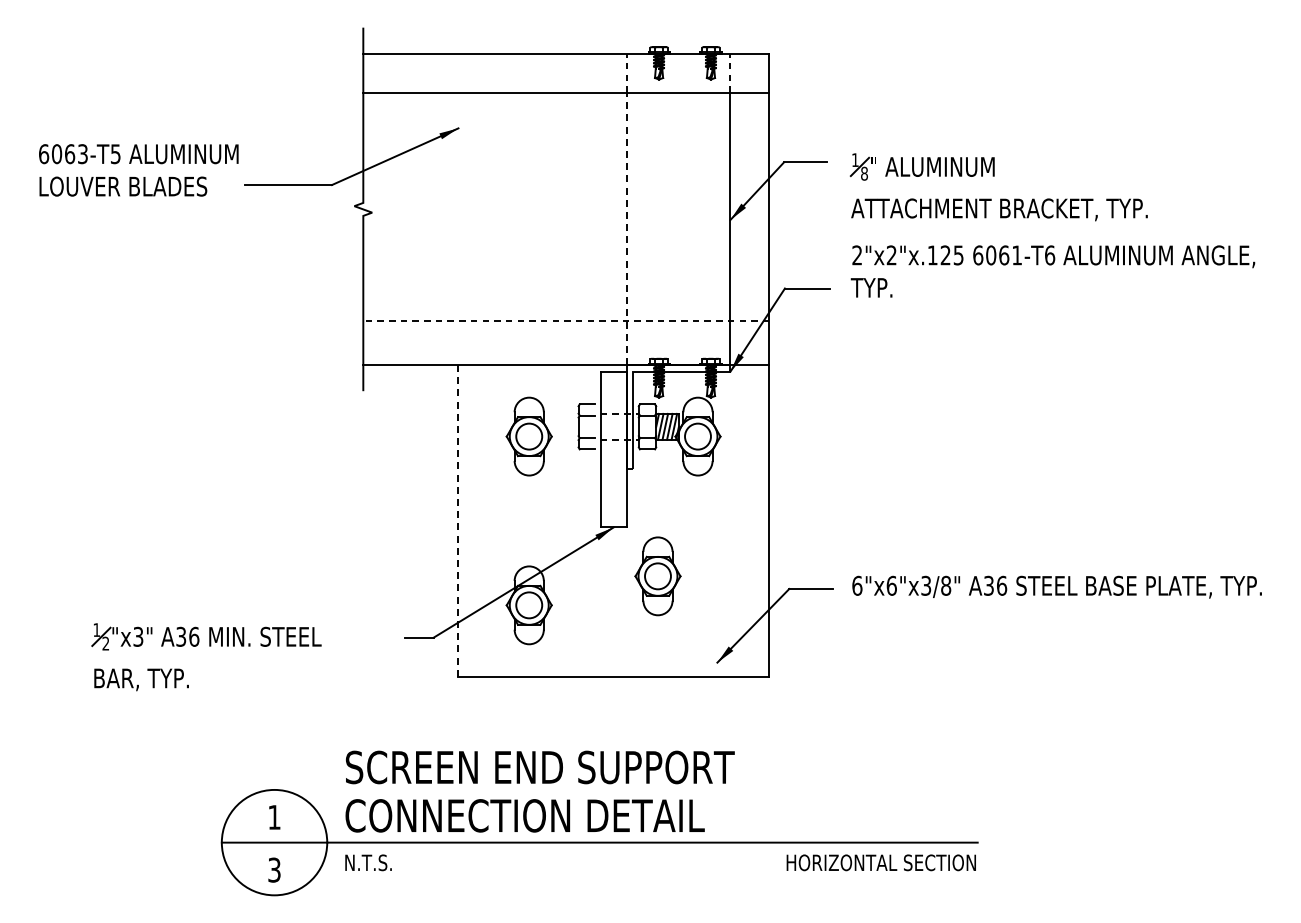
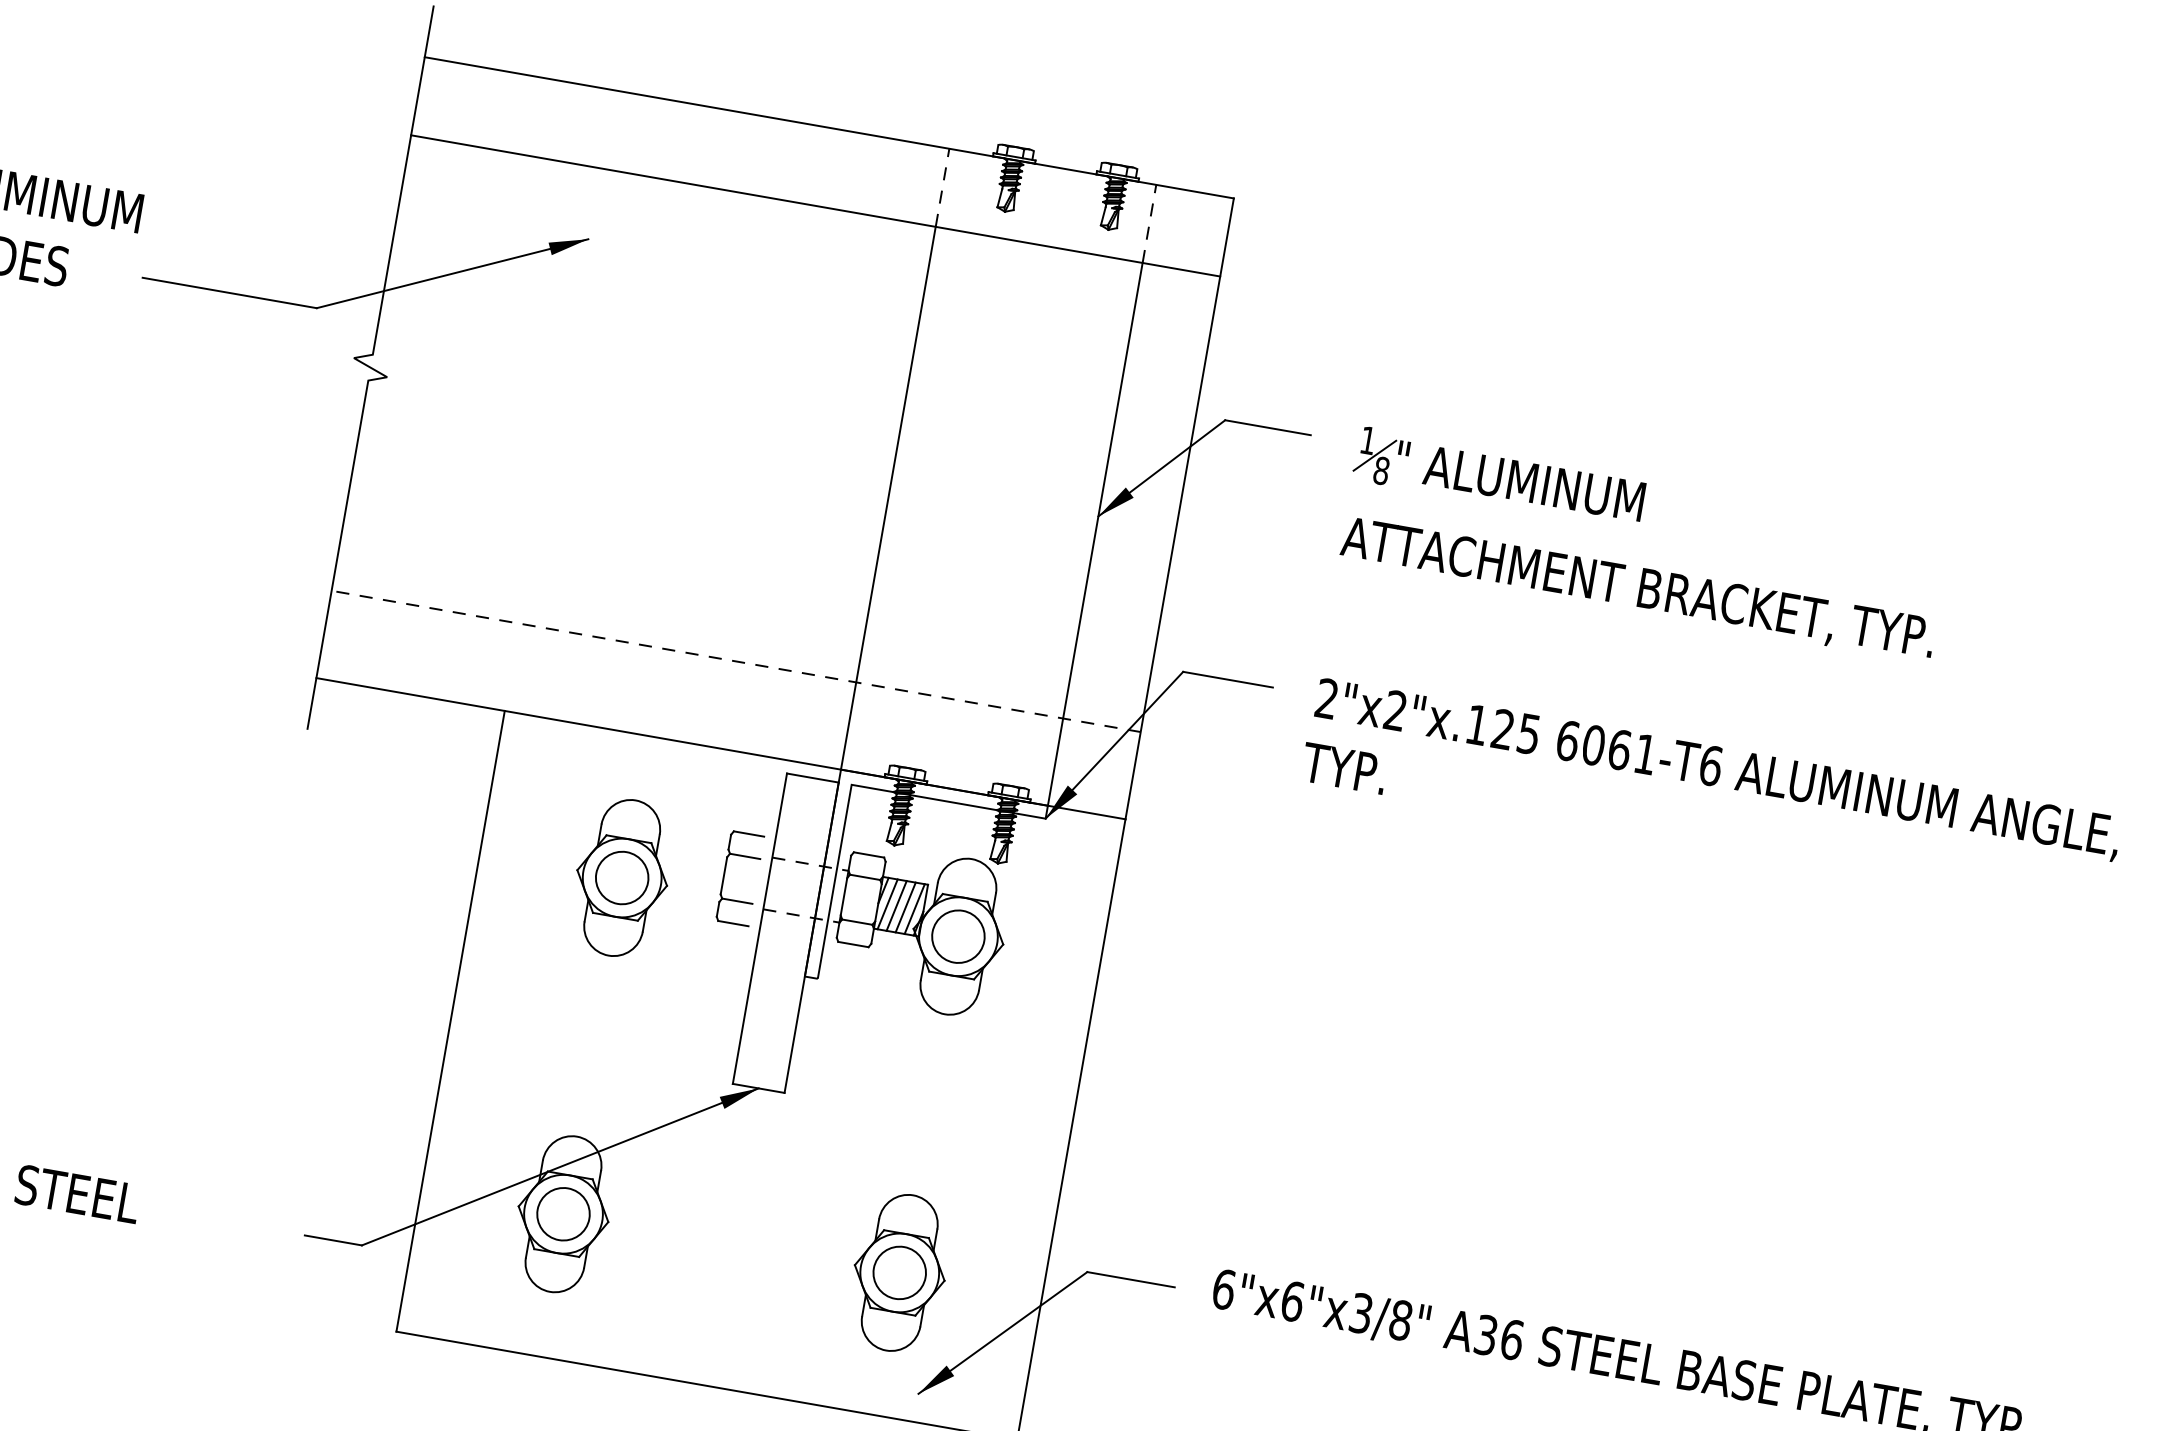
line: (626, 228) -> (888, 497), dashed -> solid
text: (1052, 271) -> (1710, 798), moved
line: (457, 520) -> (450, 1020), dashed -> solid
part: (657, 576) -> (898, 1273), moved

